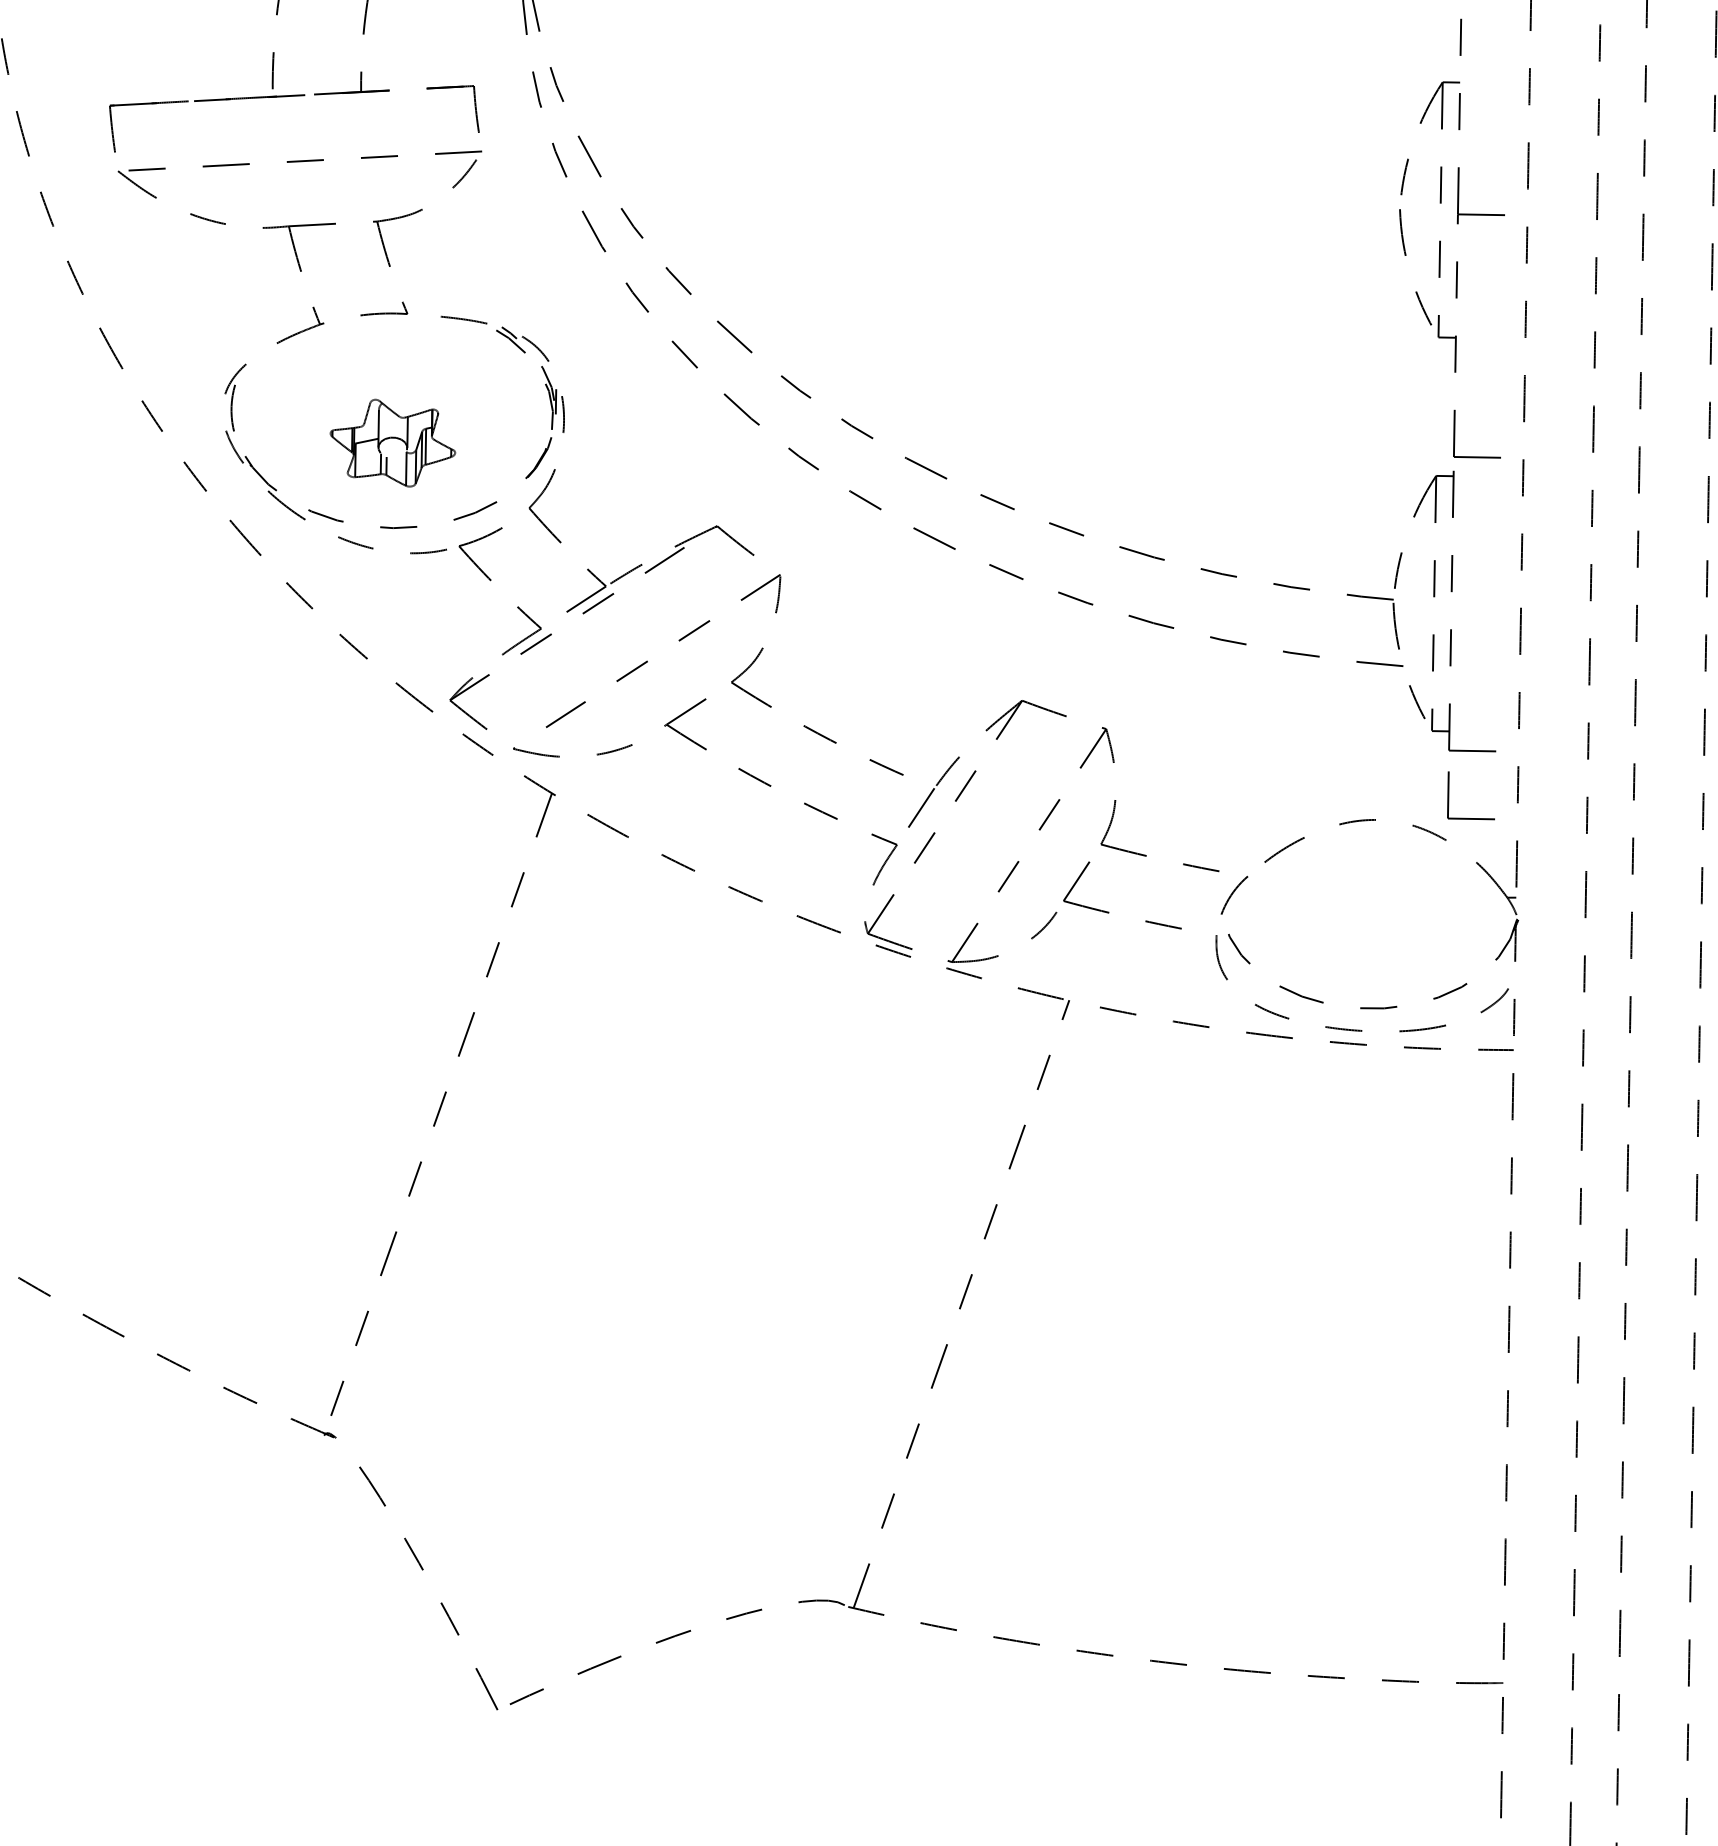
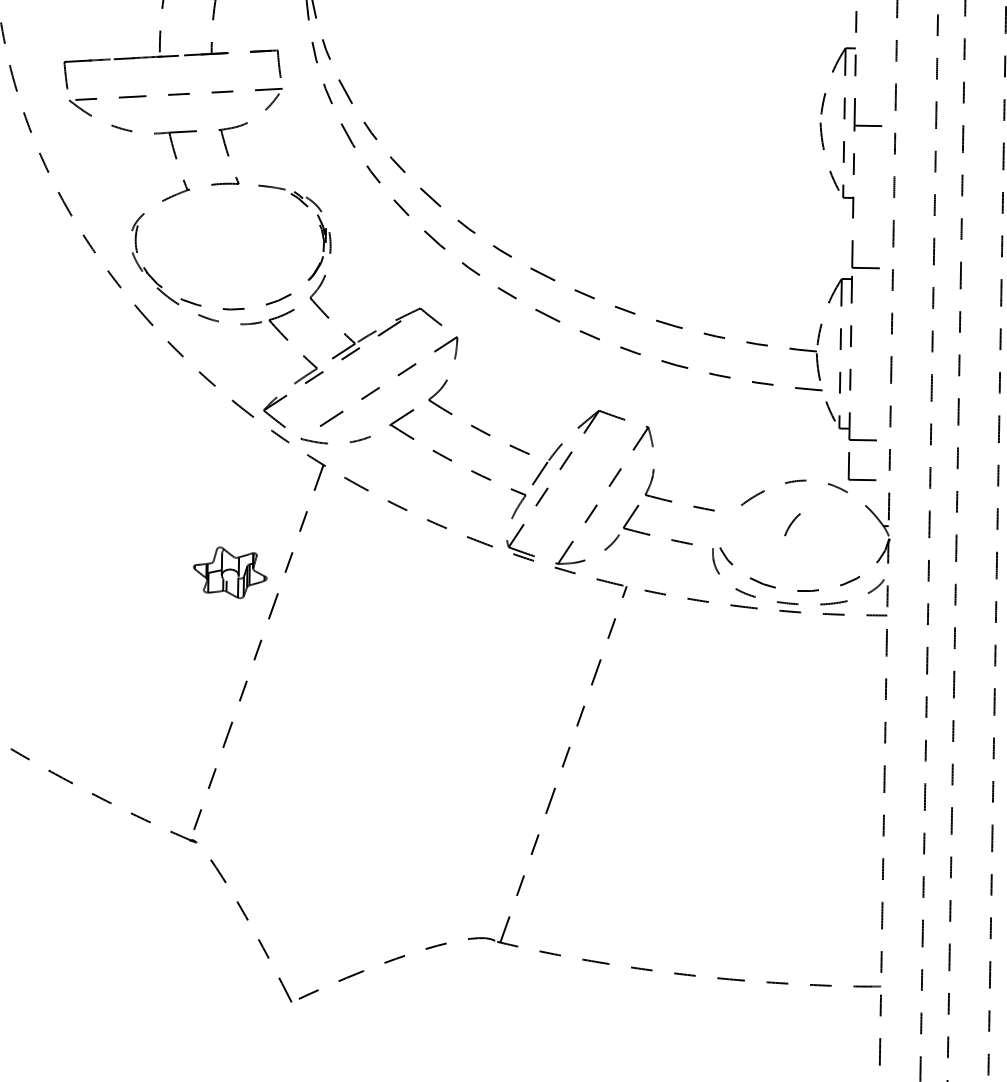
part: (393, 442) -> (230, 572), moved
arc: (1234, 893) -> (792, 523), moved

